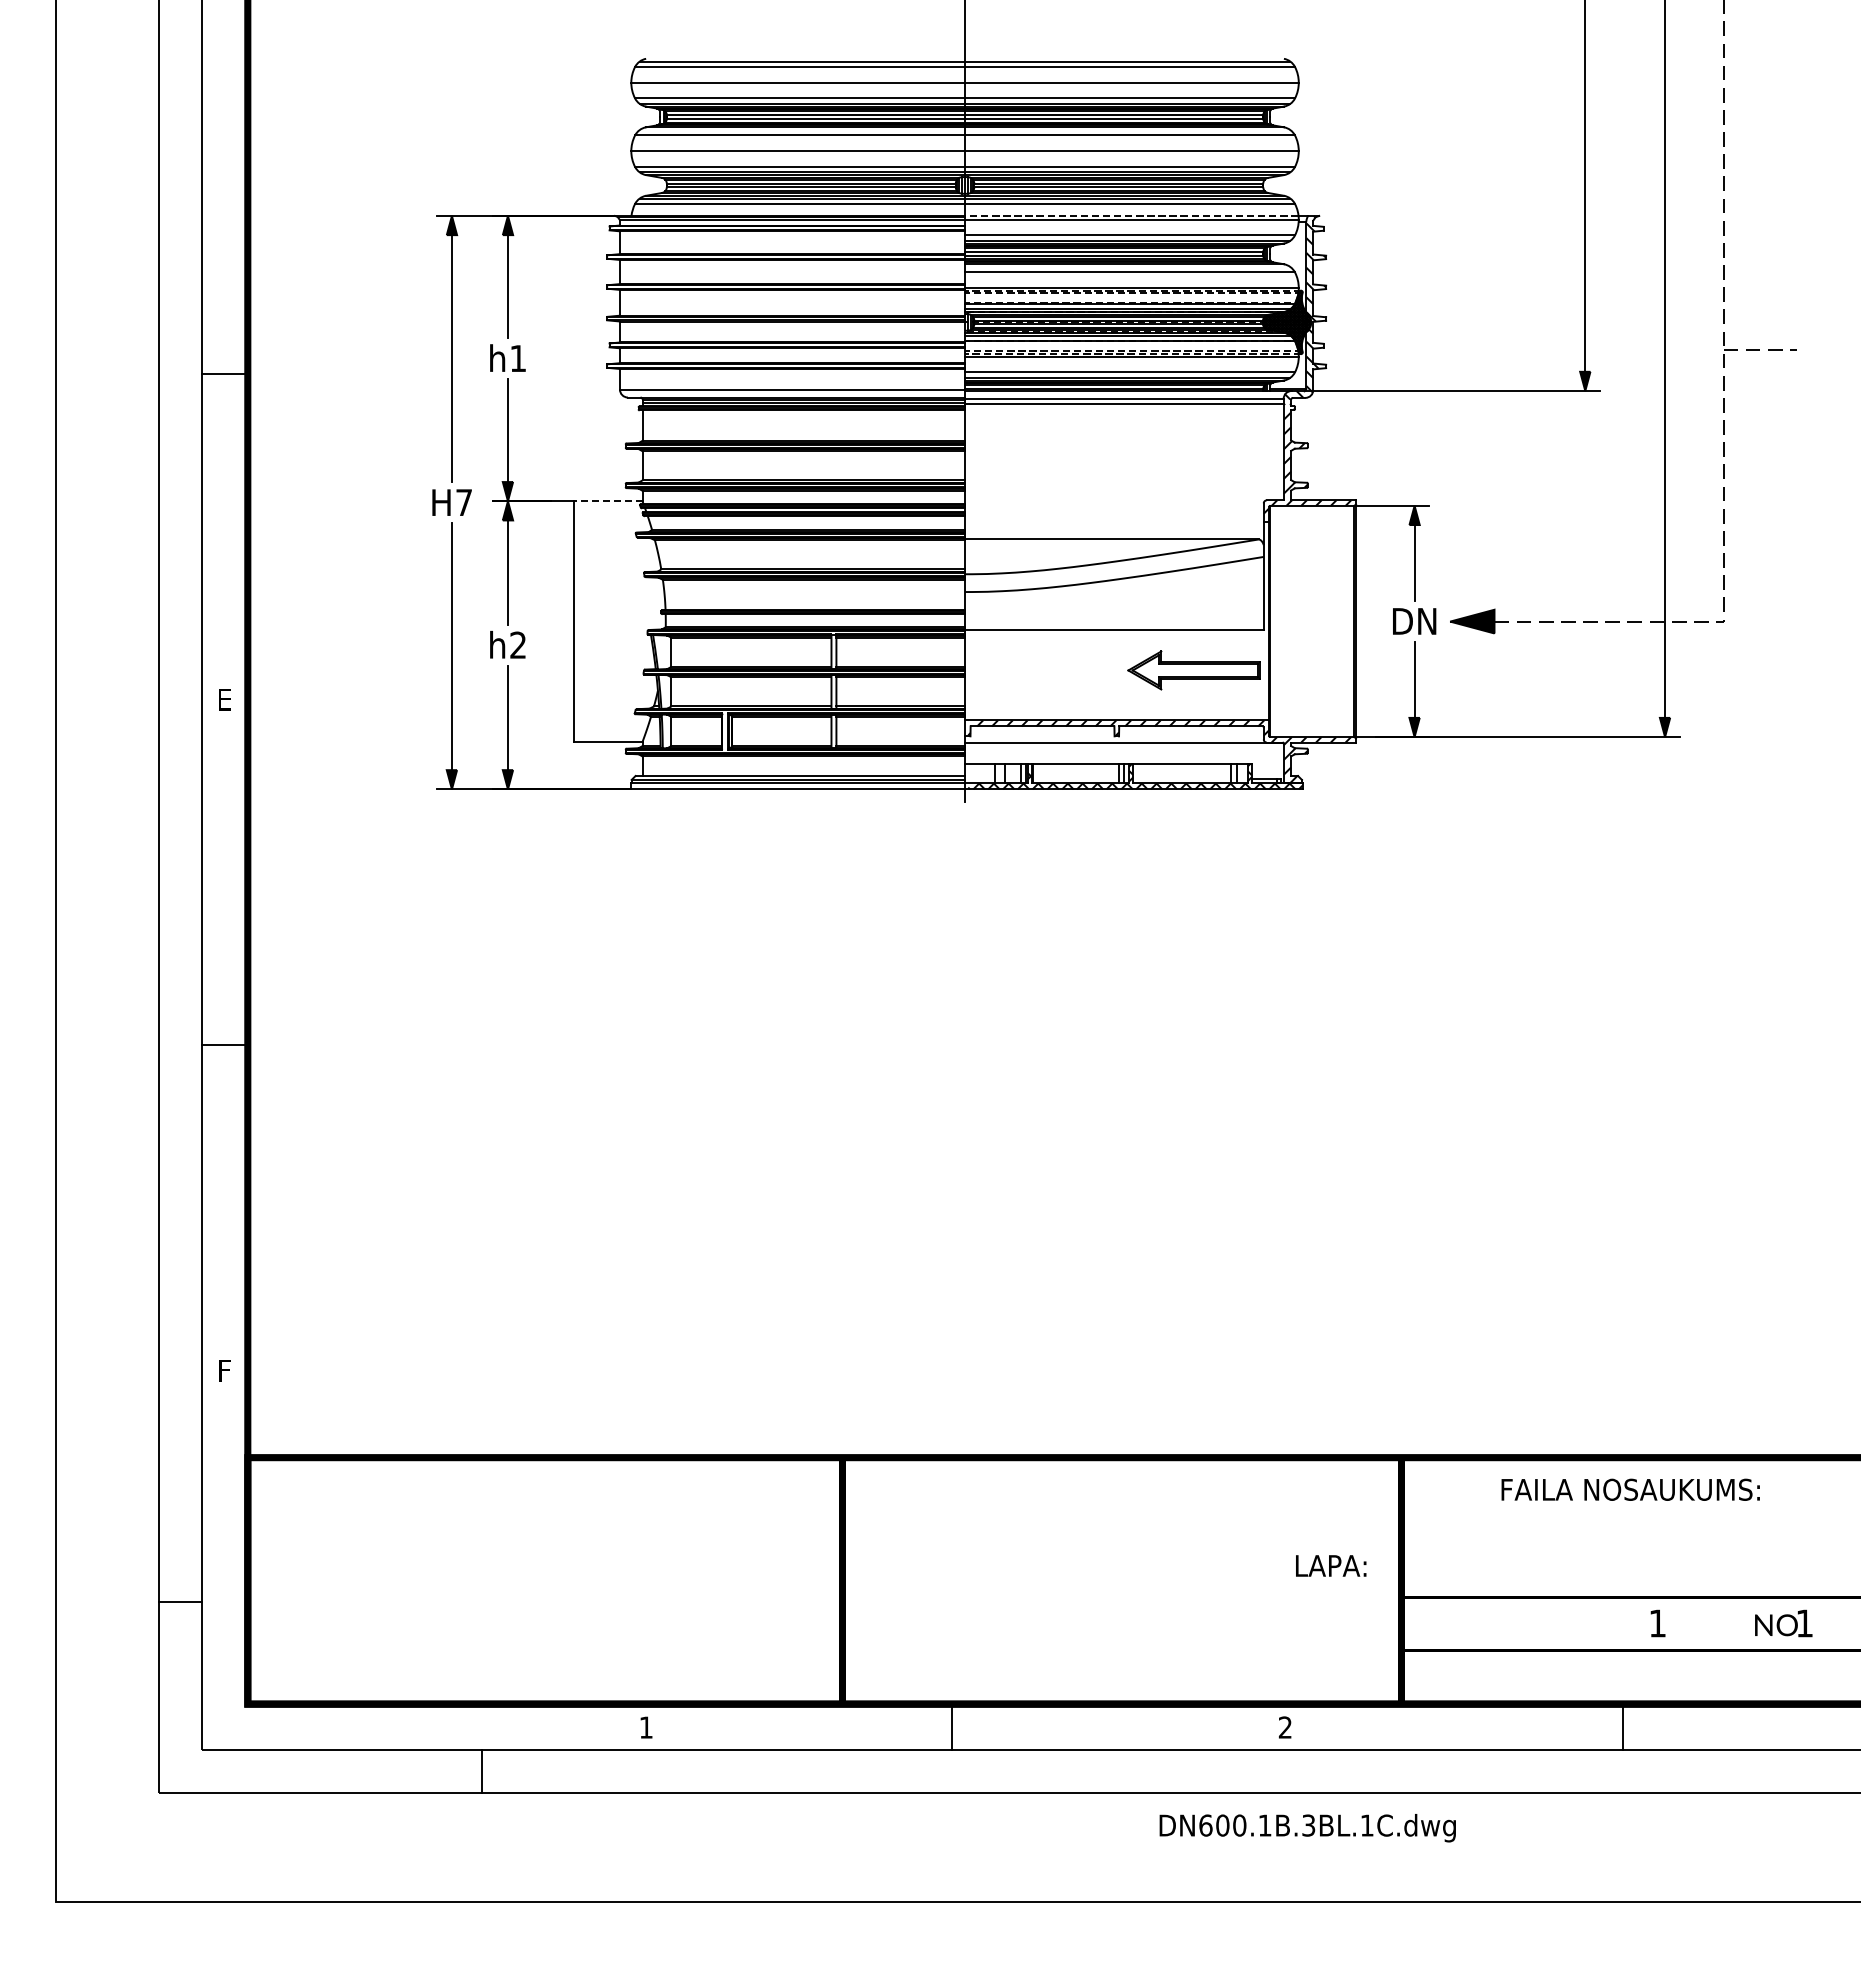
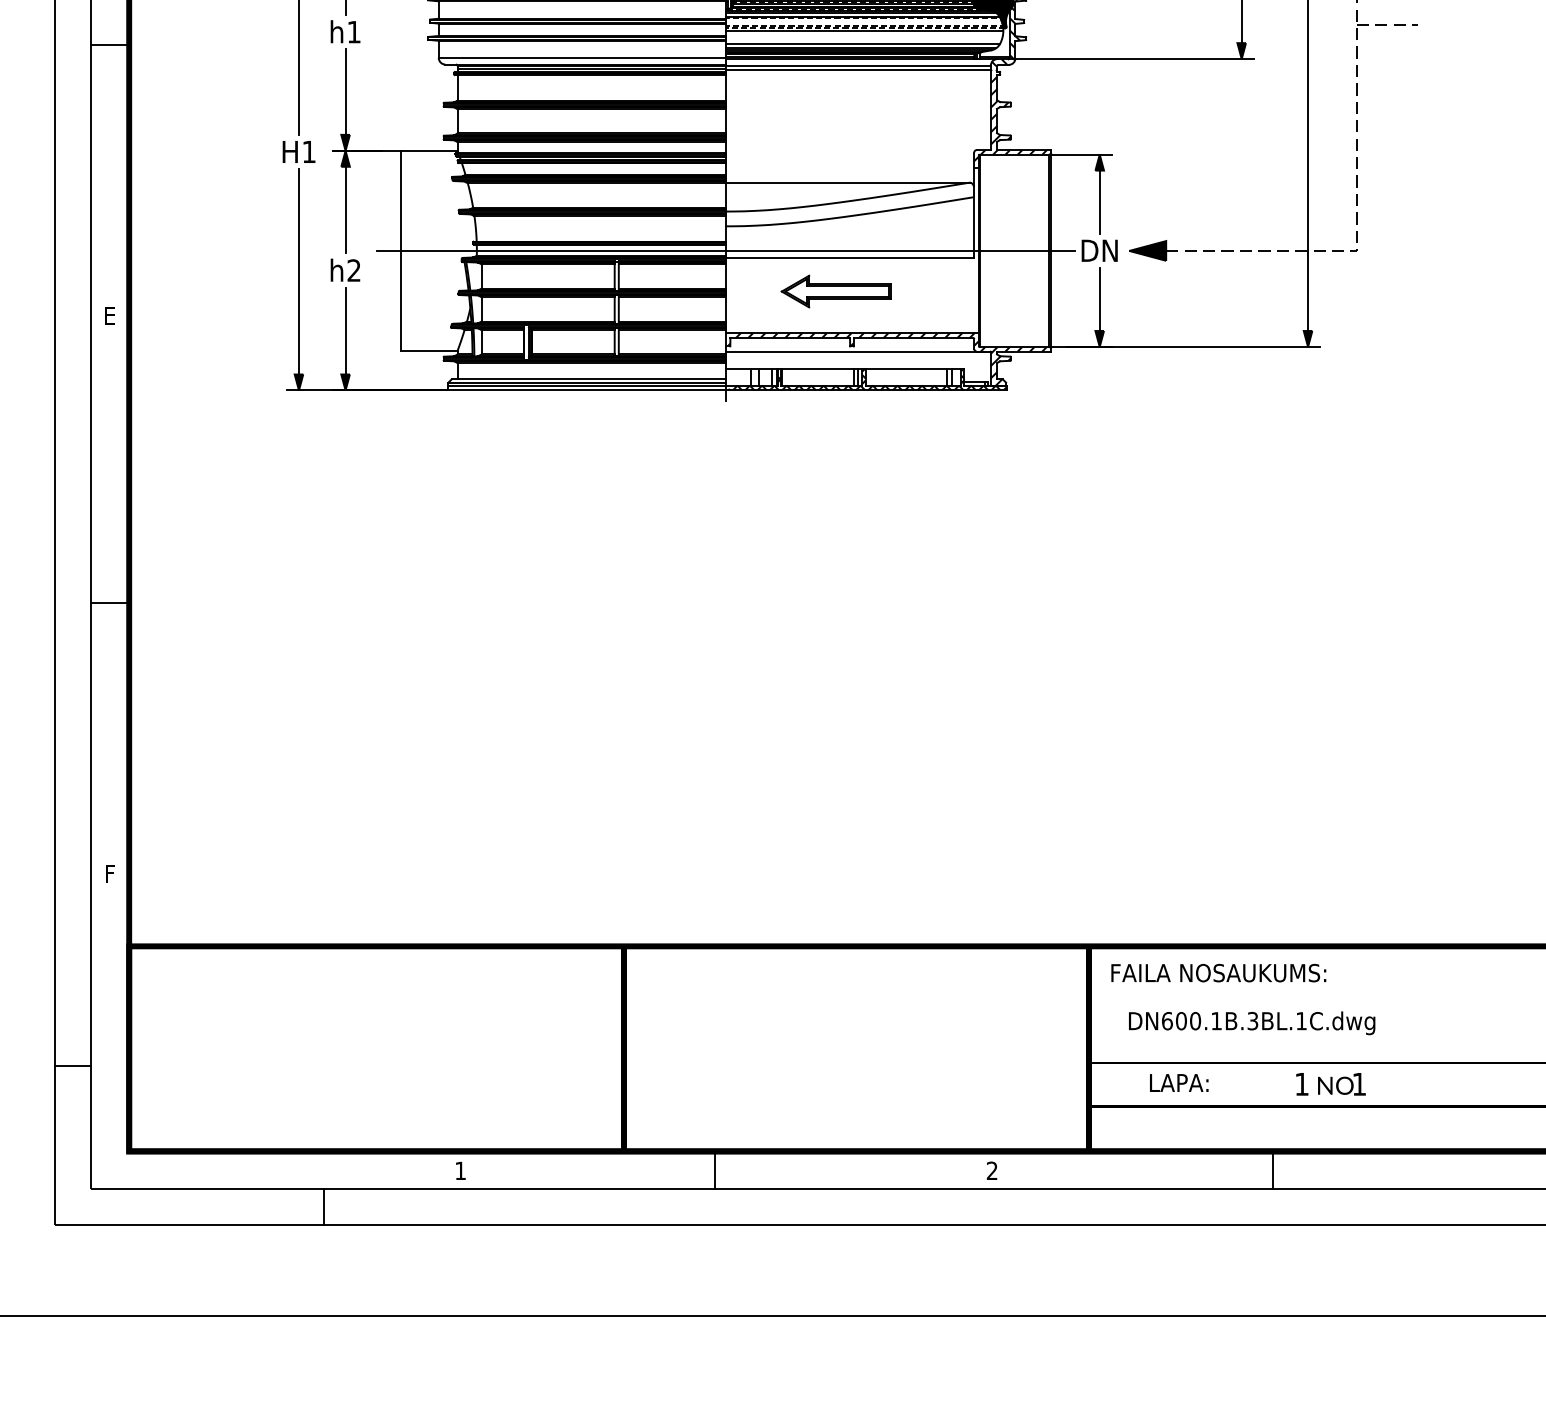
line: (607, 501) -> (428, 151), dashed -> solid
text: (463, 502) -> (308, 151), H7 -> H1
line: (965, 621) -> (726, 250), added
part: (1193, 670) -> (835, 291), moved
text: (1630, 1489) -> (1218, 972), moved
text: (1331, 1565) -> (1179, 1082), moved
text: (1783, 1623) -> (1341, 1084), moved
text: (1307, 1828) -> (1251, 1023), moved

